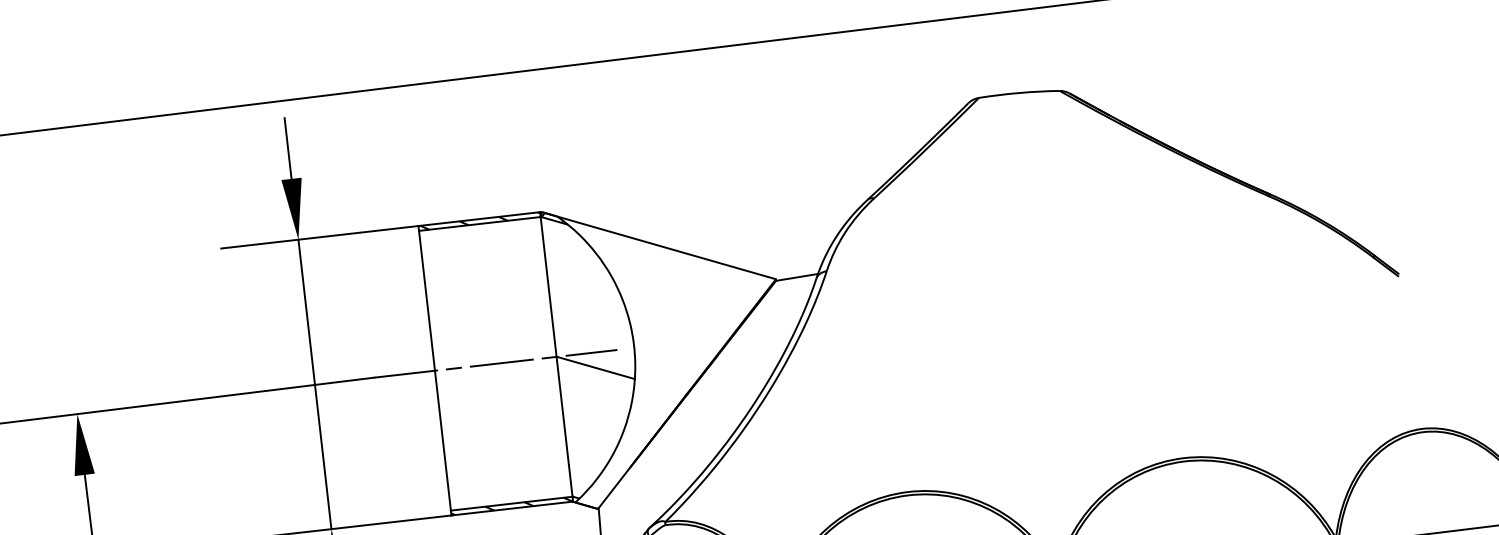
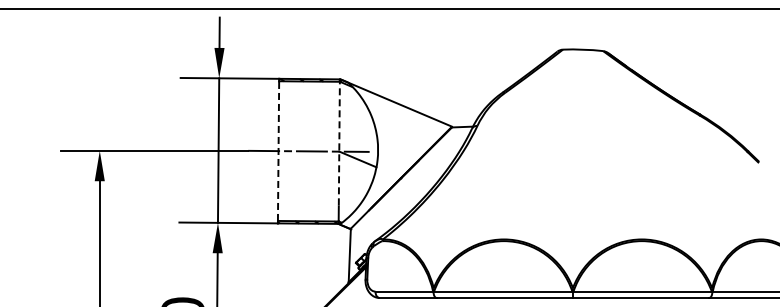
line: (555, 340) -> (339, 143), solid -> dashed
line: (434, 371) -> (278, 151), solid -> dashed

